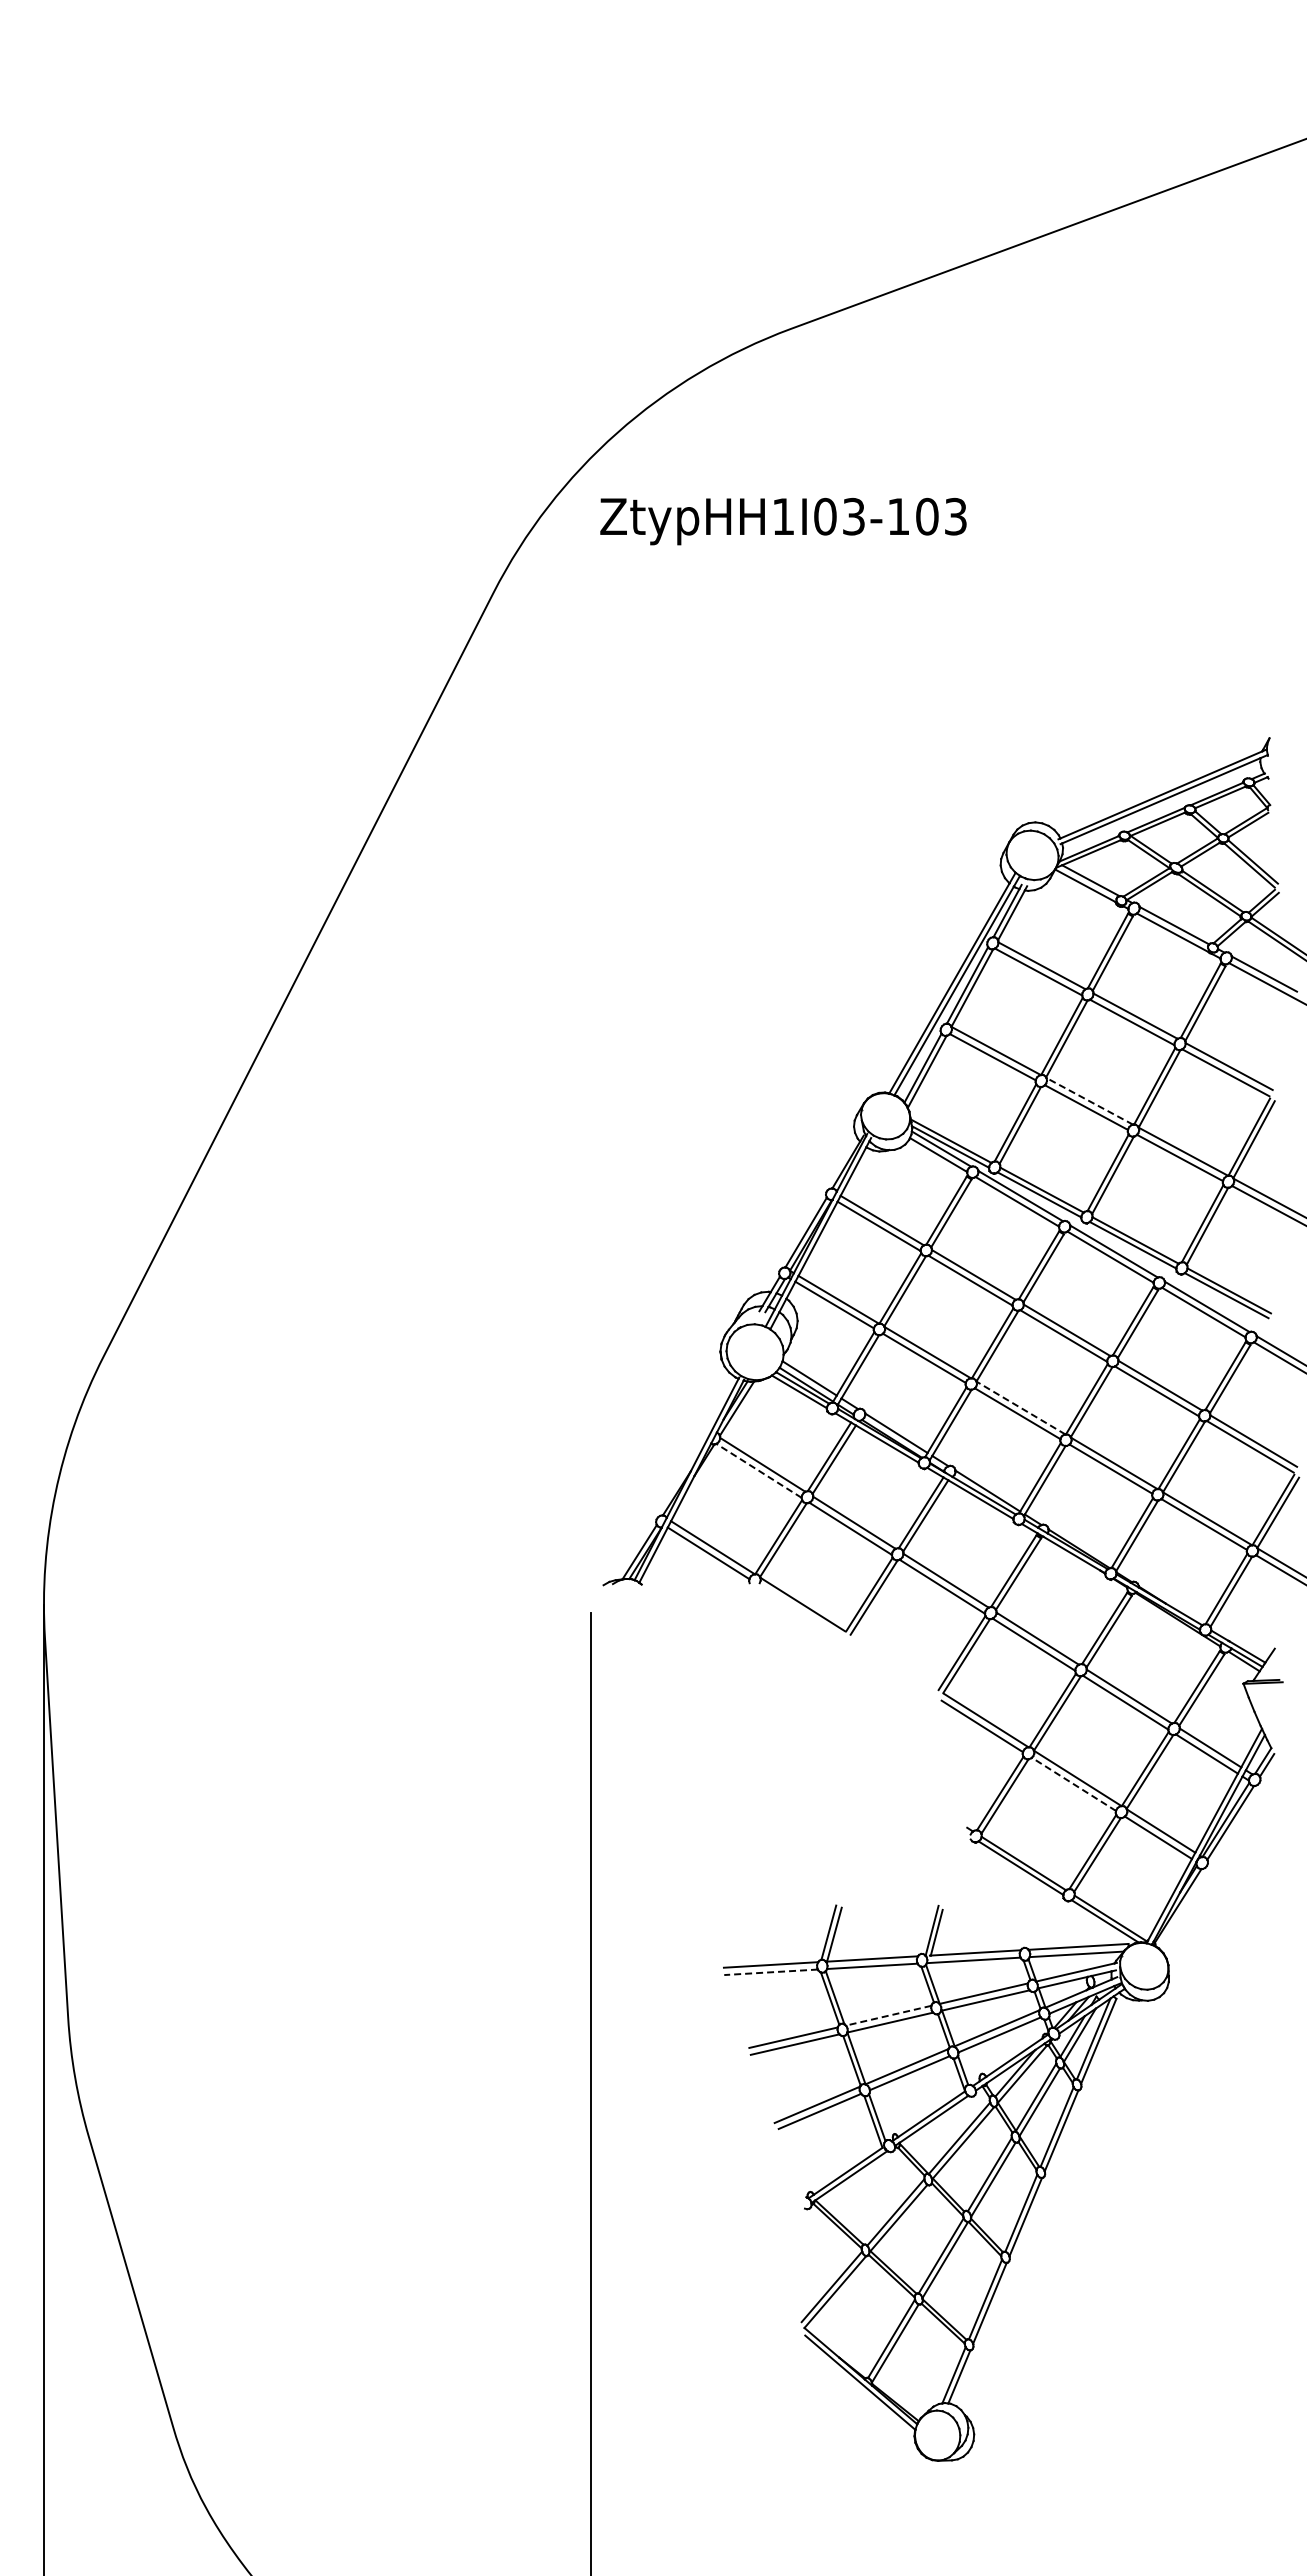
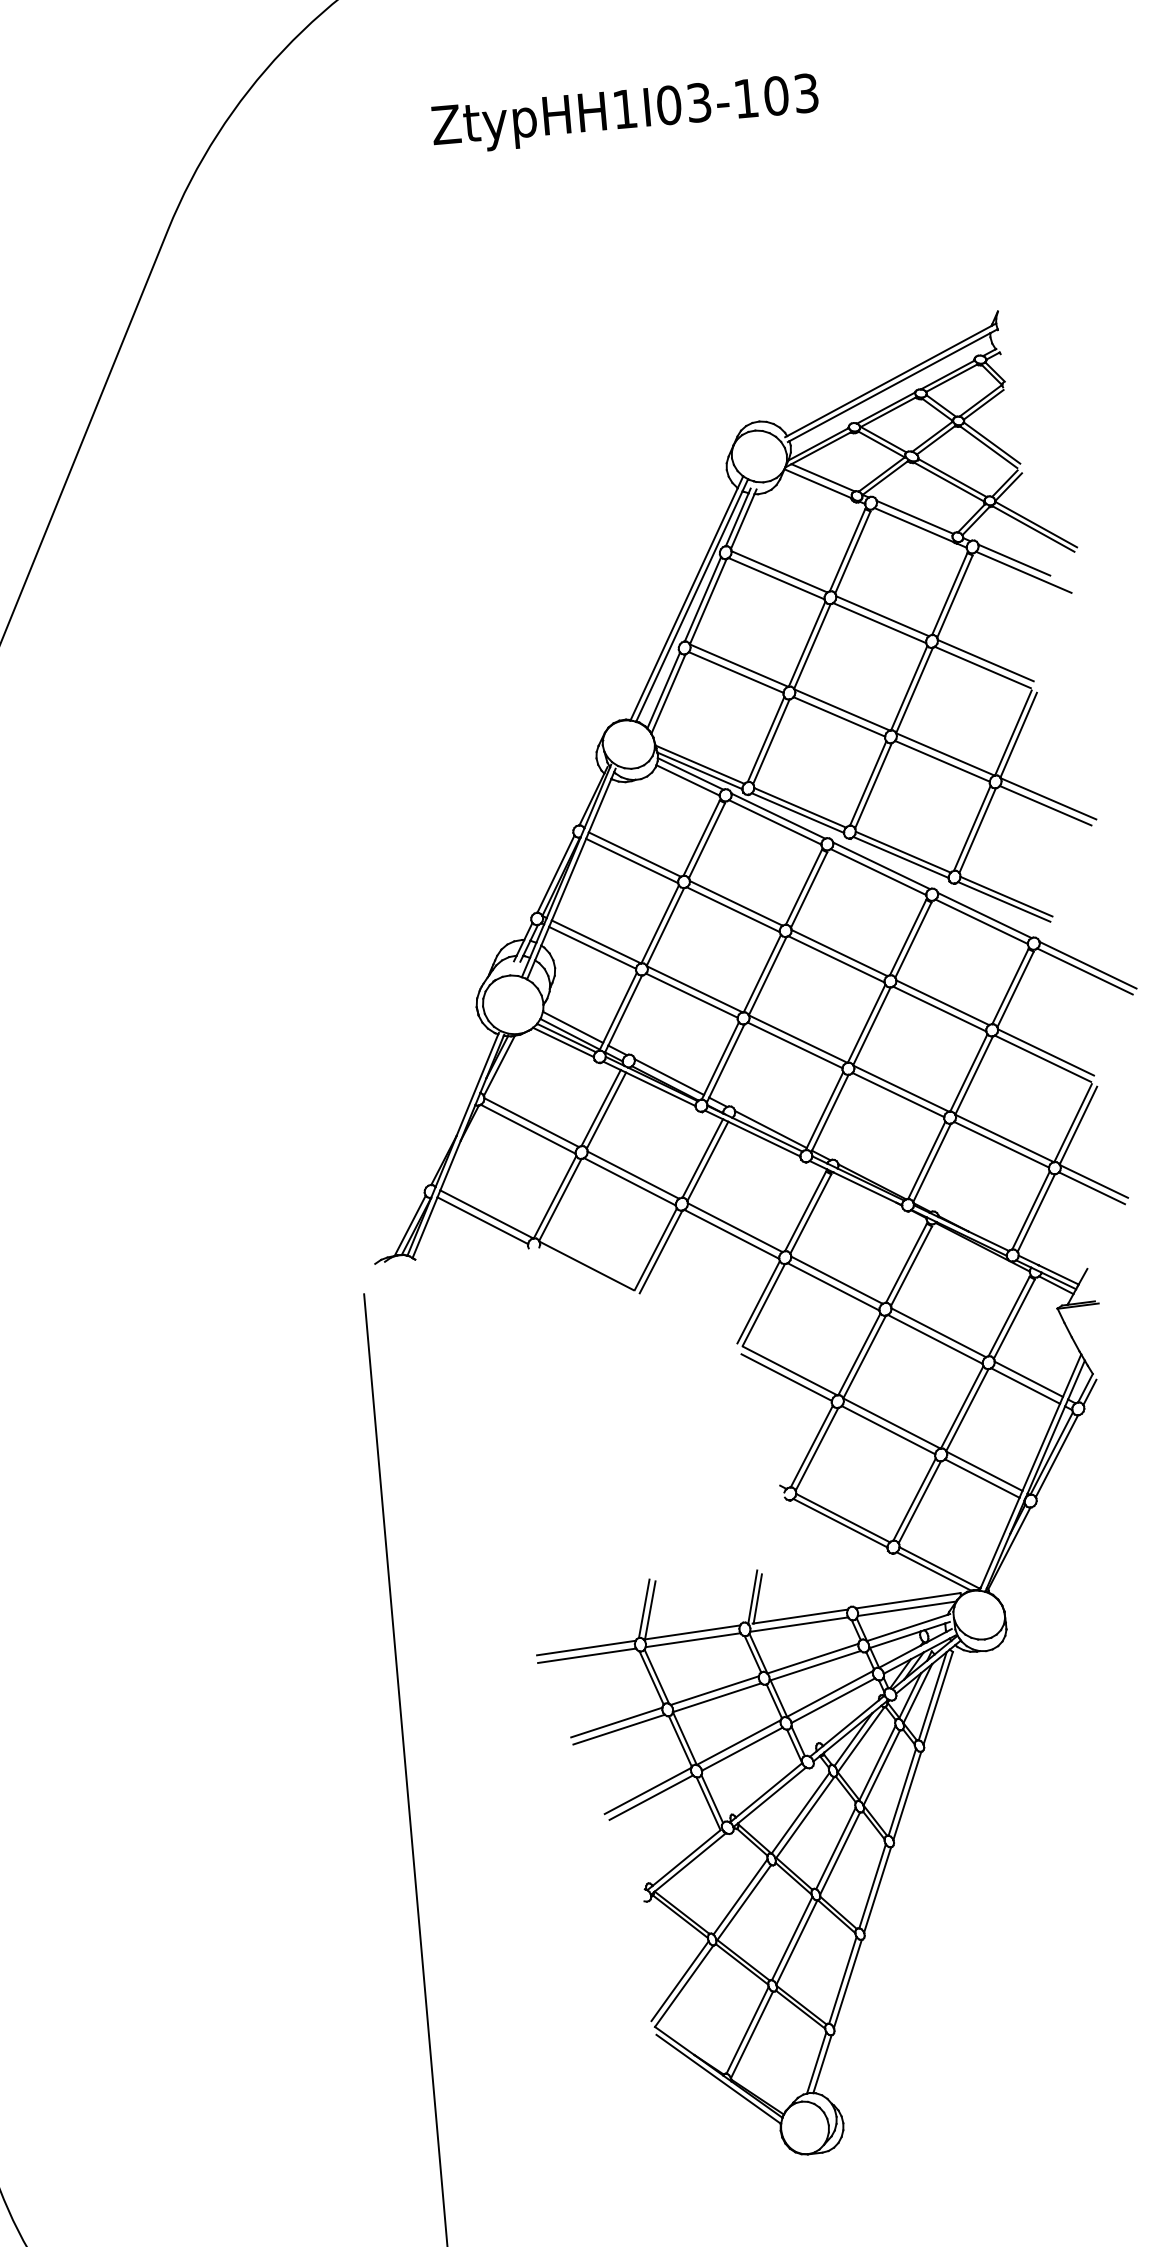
text: (783, 521) -> (625, 114), moved
line: (1089, 1101) -> (841, 710), dashed -> solid
line: (1021, 1408) -> (798, 1039), dashed -> solid
line: (758, 1470) -> (527, 1128), dashed -> solid
line: (1073, 1784) -> (888, 1430), dashed -> solid
line: (771, 1972) -> (587, 1655), dashed -> solid
line: (888, 2015) -> (714, 1690), dashed -> solid

